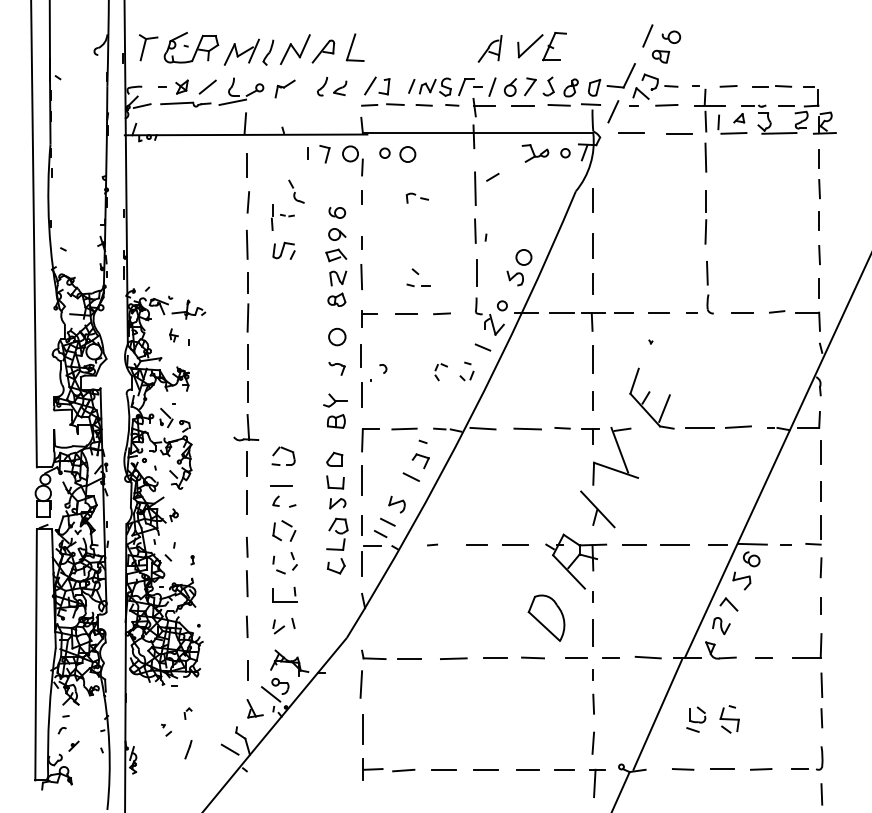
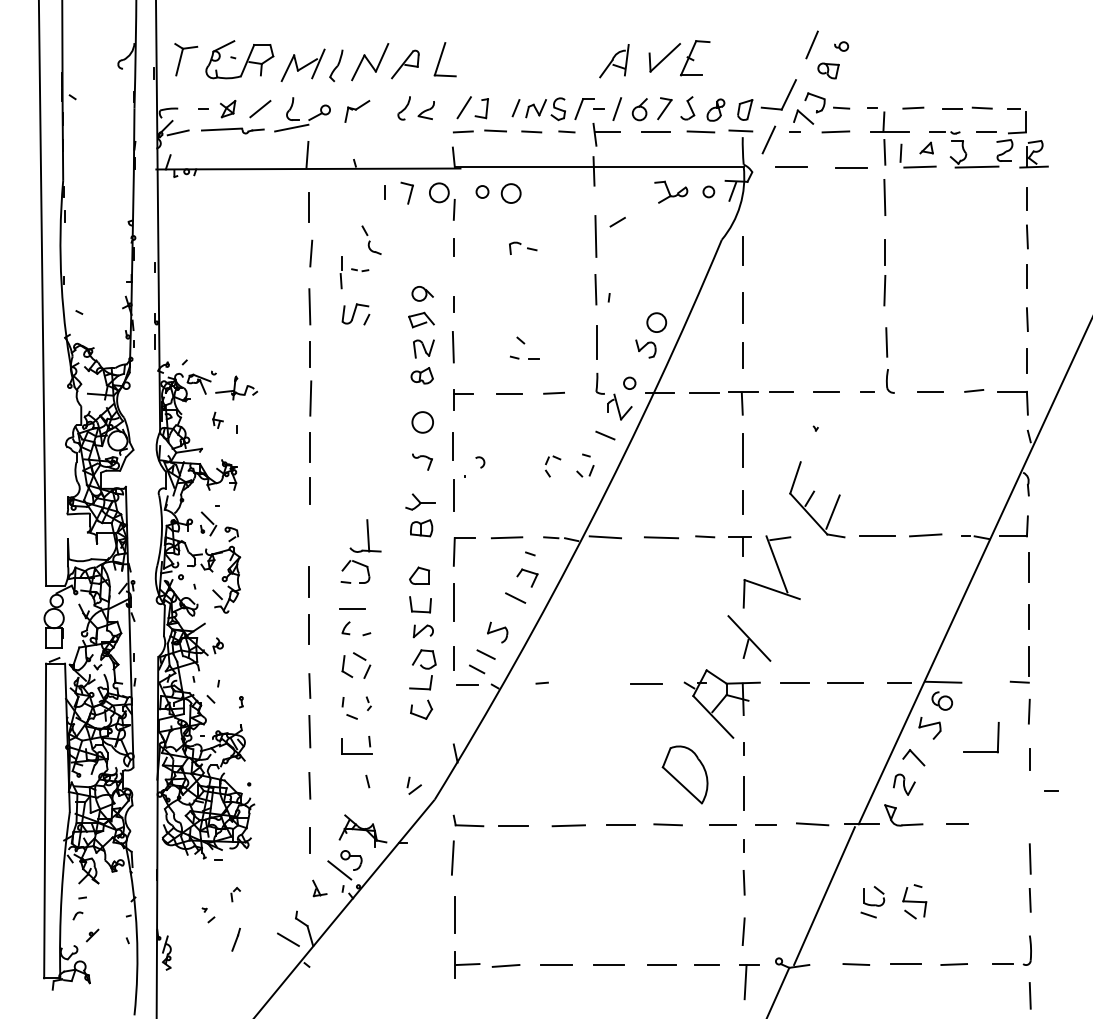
part: (671, 37) -> (841, 46), size x0.6
part: (337, 212) -> (422, 266), removed
part: (246, 427) -> (365, 535), moved
line: (786, 544) -> (1051, 790), moved
line: (476, 545) -> (597, 683), removed
part: (294, 561) -> (368, 703), size x0.6
line: (361, 564) -> (453, 707), removed
part: (278, 626) -> (413, 785), moved
part: (807, 656) -> (981, 751), moved
part: (254, 708) -> (319, 888), size x0.7

